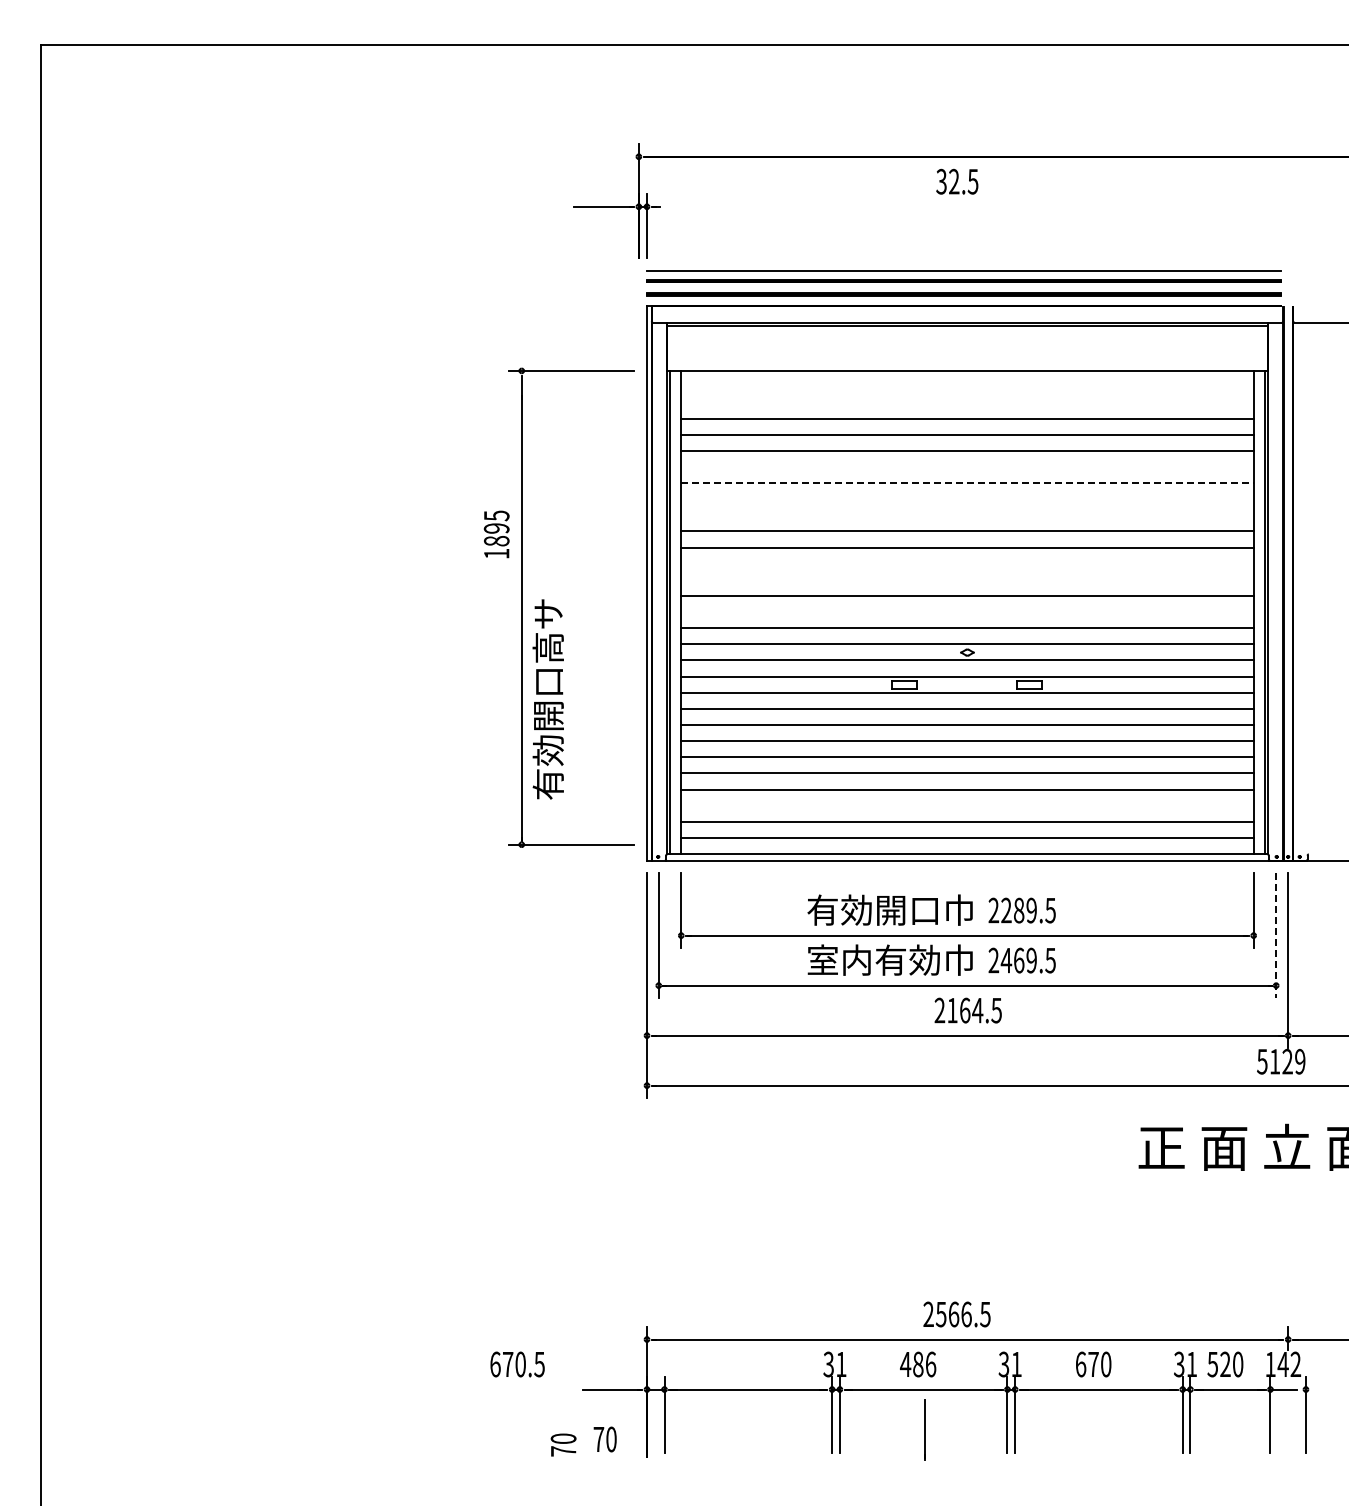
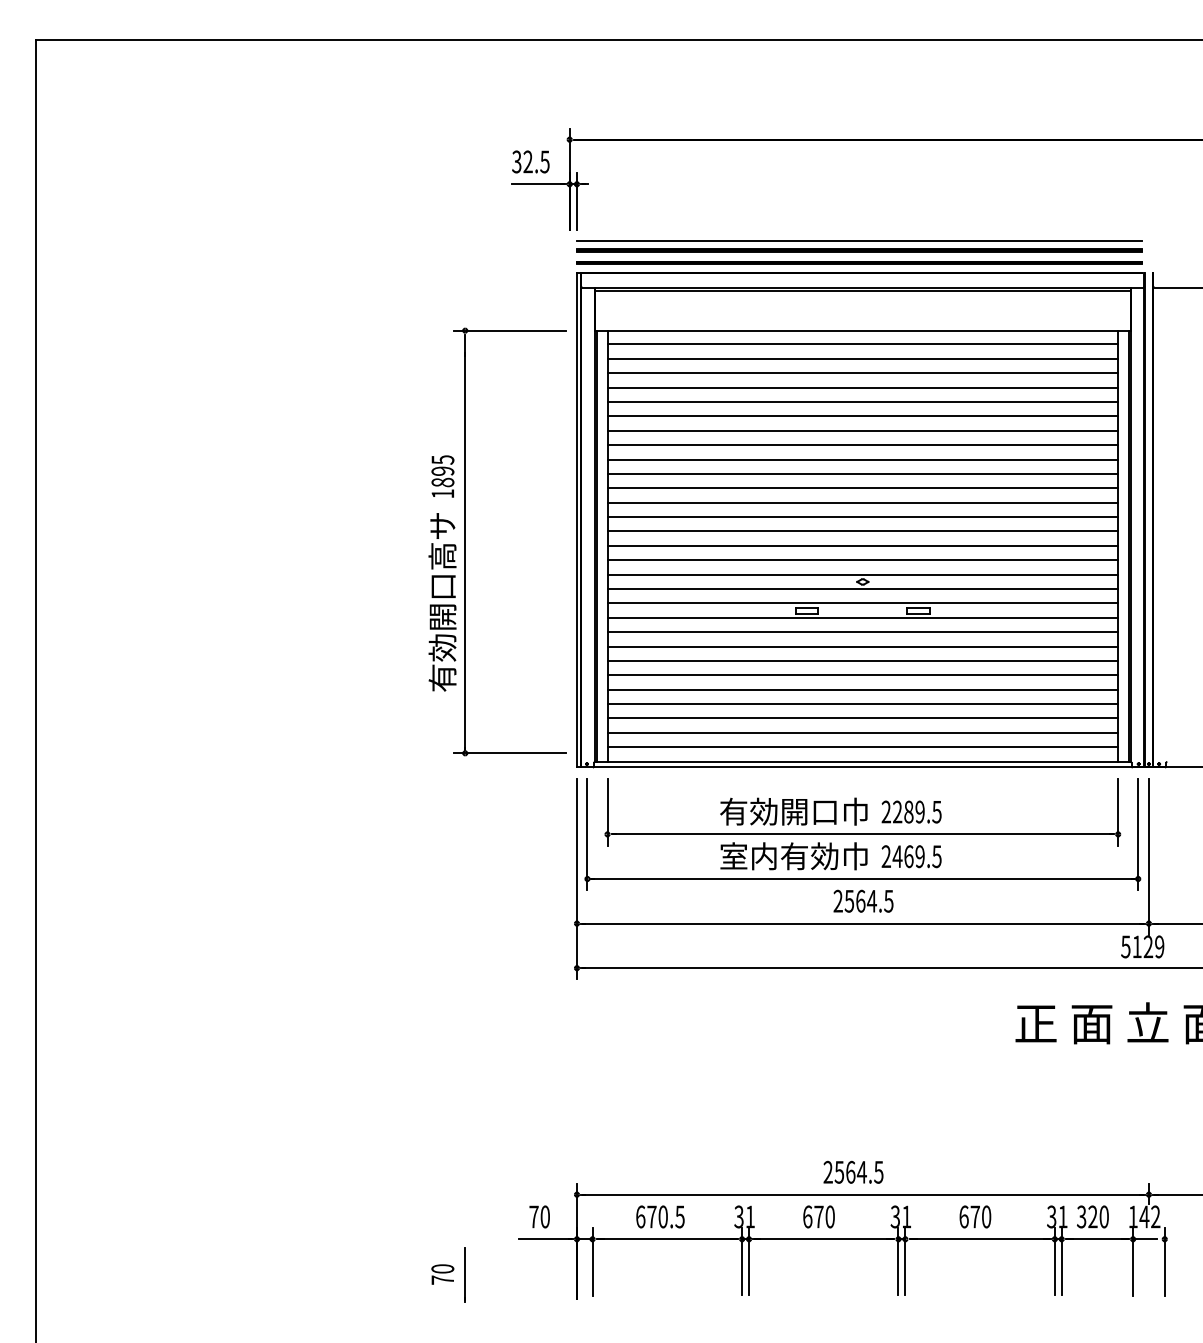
text: (957, 181) -> (531, 161), moved
line: (967, 386) -> (862, 344), added
line: (967, 402) -> (862, 358), added
line: (967, 466) -> (862, 415), added
line: (967, 483) -> (862, 431), dashed -> solid
line: (967, 499) -> (862, 445), added
line: (967, 515) -> (862, 459), added
line: (967, 563) -> (862, 502), added
line: (967, 579) -> (862, 516), added
line: (967, 612) -> (862, 546), added
text: (547, 699) -> (441, 602), moved
line: (967, 805) -> (862, 718), added
line: (1276, 935) -> (1138, 834), dashed -> solid
text: (952, 1010) -> (849, 901), 2164.5 -> 2564.5
text: (966, 1314) -> (861, 1172), 2566.5 -> 2564.5
text: (1212, 1363) -> (1081, 1216), 520 -> 320
text: (517, 1364) -> (660, 1216), moved
text: (918, 1364) -> (819, 1216), 486 -> 670
line: (924, 1429) -> (465, 1274), moved
text: (604, 1439) -> (539, 1216), moved
text: (563, 1444) -> (442, 1274), moved

